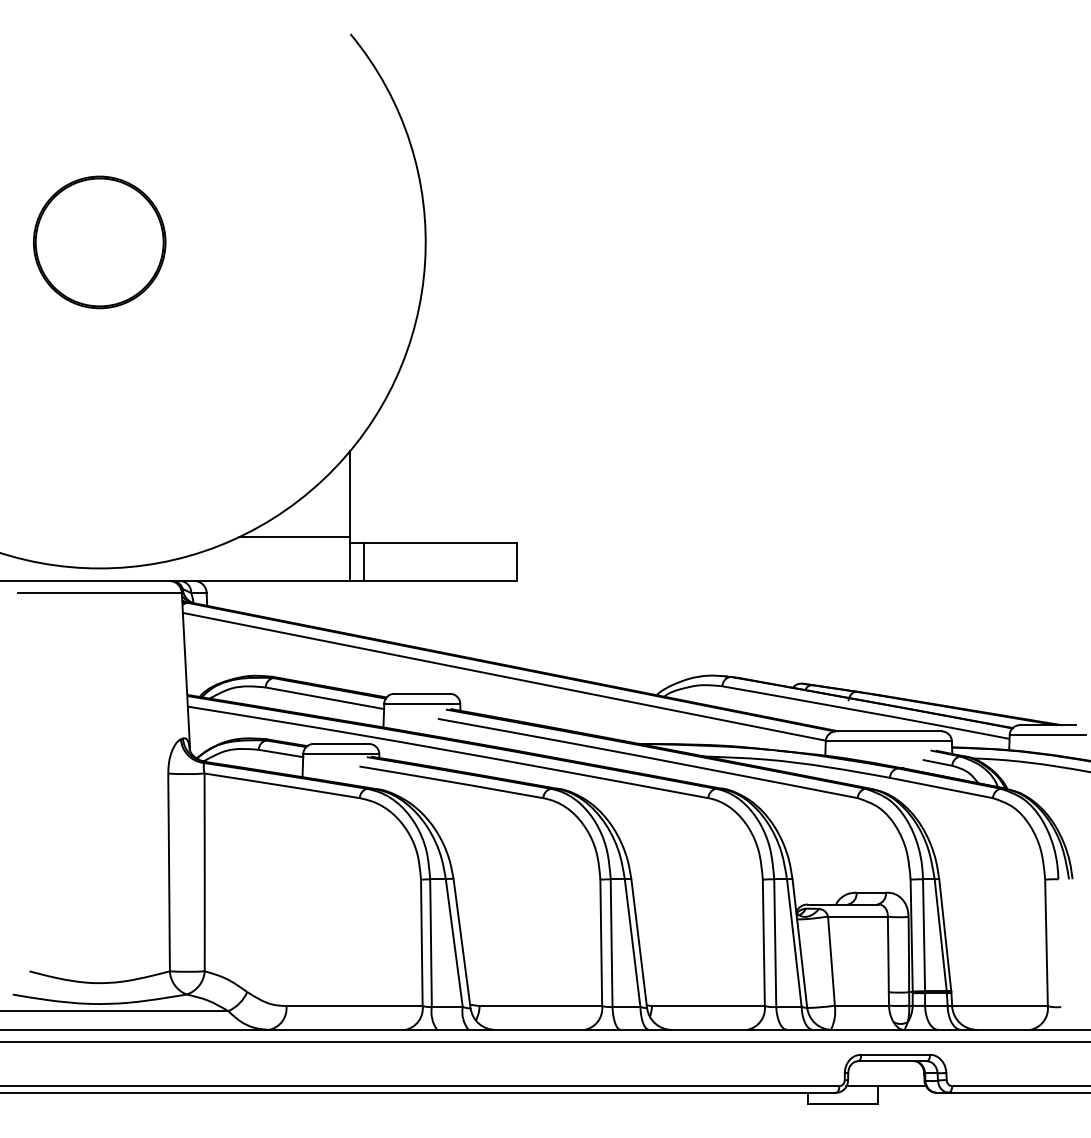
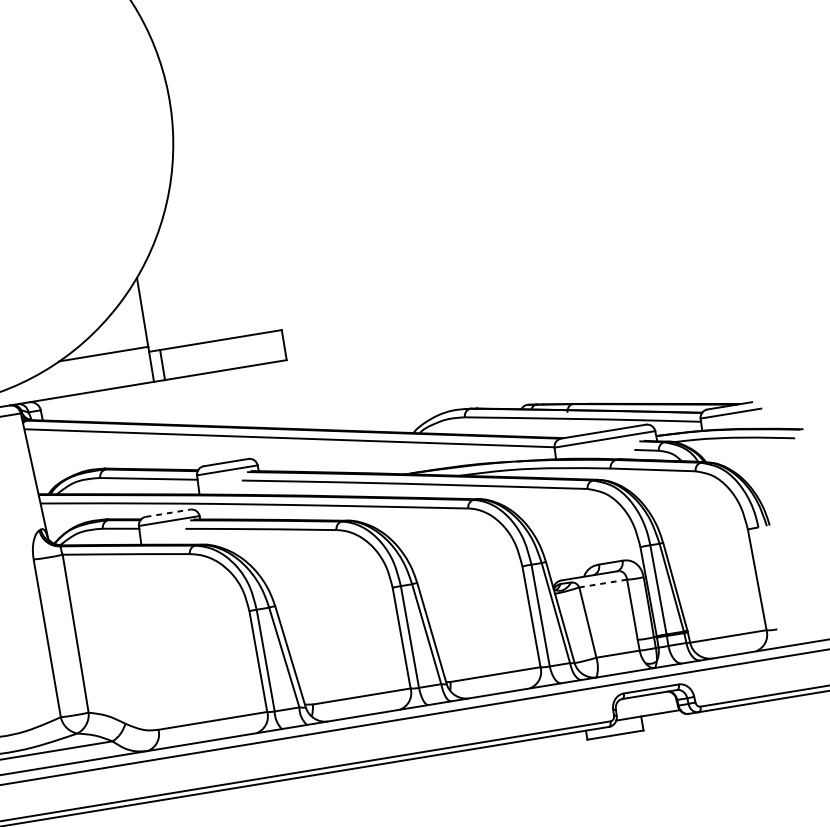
line: (341, 744) -> (168, 513), solid -> dashed
line: (857, 916) -> (602, 583), solid -> dashed

